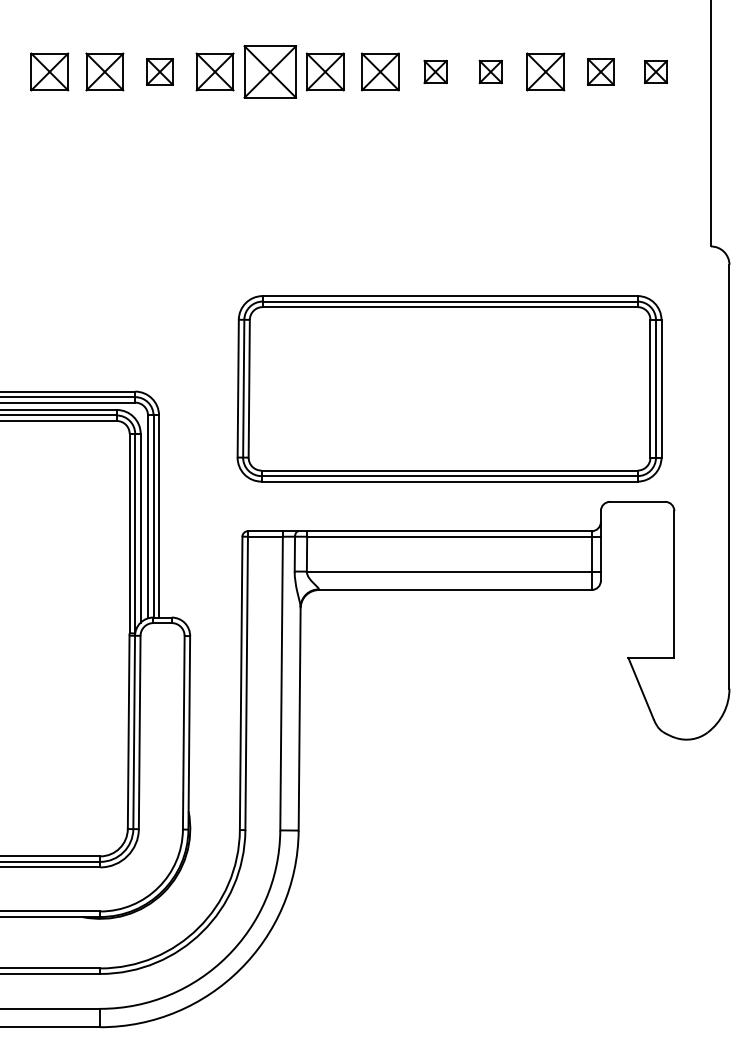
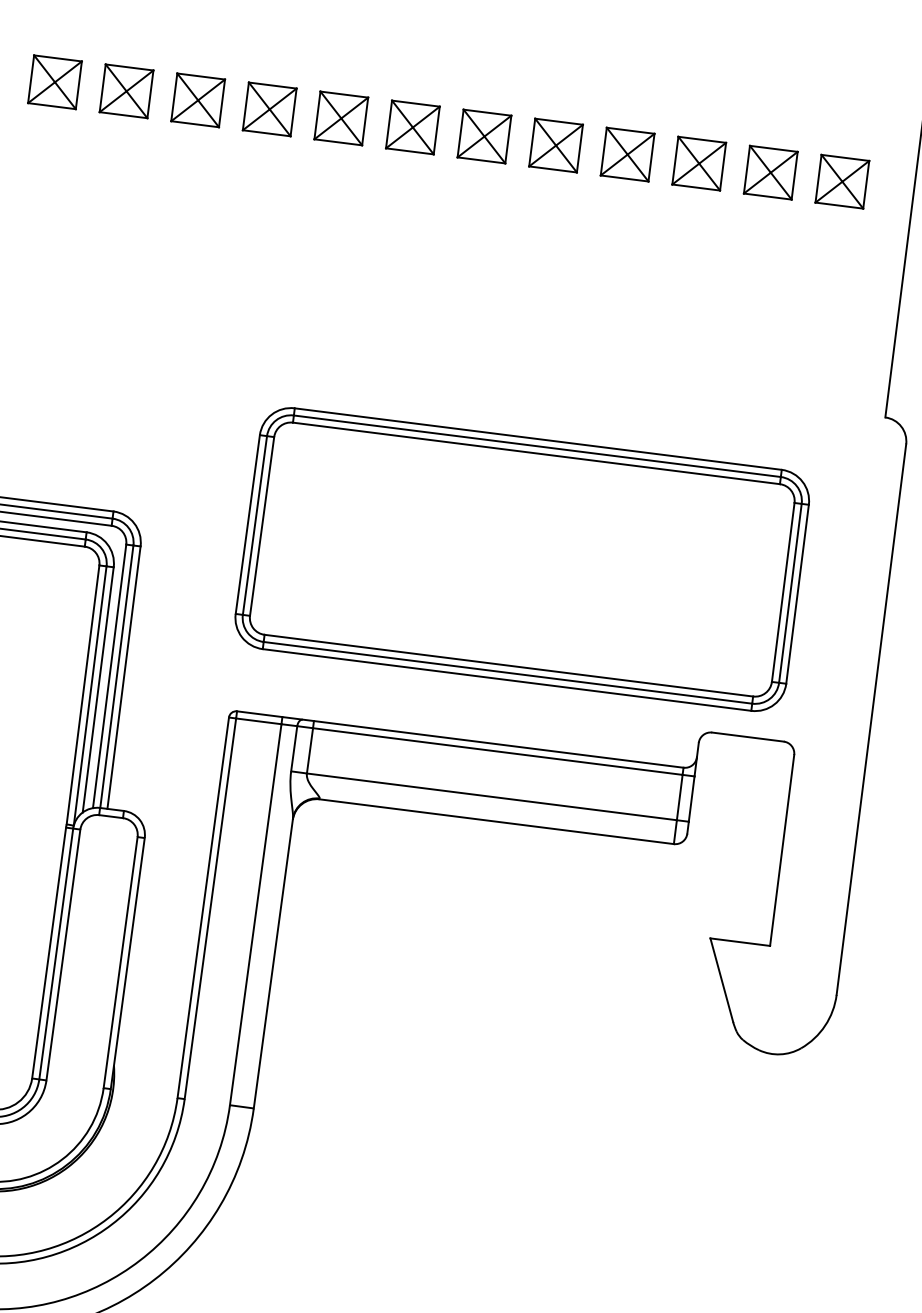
part: (159, 71) -> (197, 99), size x1.43
part: (269, 71) -> (340, 117), size x0.71
part: (435, 71) -> (556, 144), size x1.67
part: (490, 71) -> (627, 153), size x1.67
part: (600, 71) -> (770, 172), size x1.43
part: (655, 71) -> (841, 181), size x1.67

